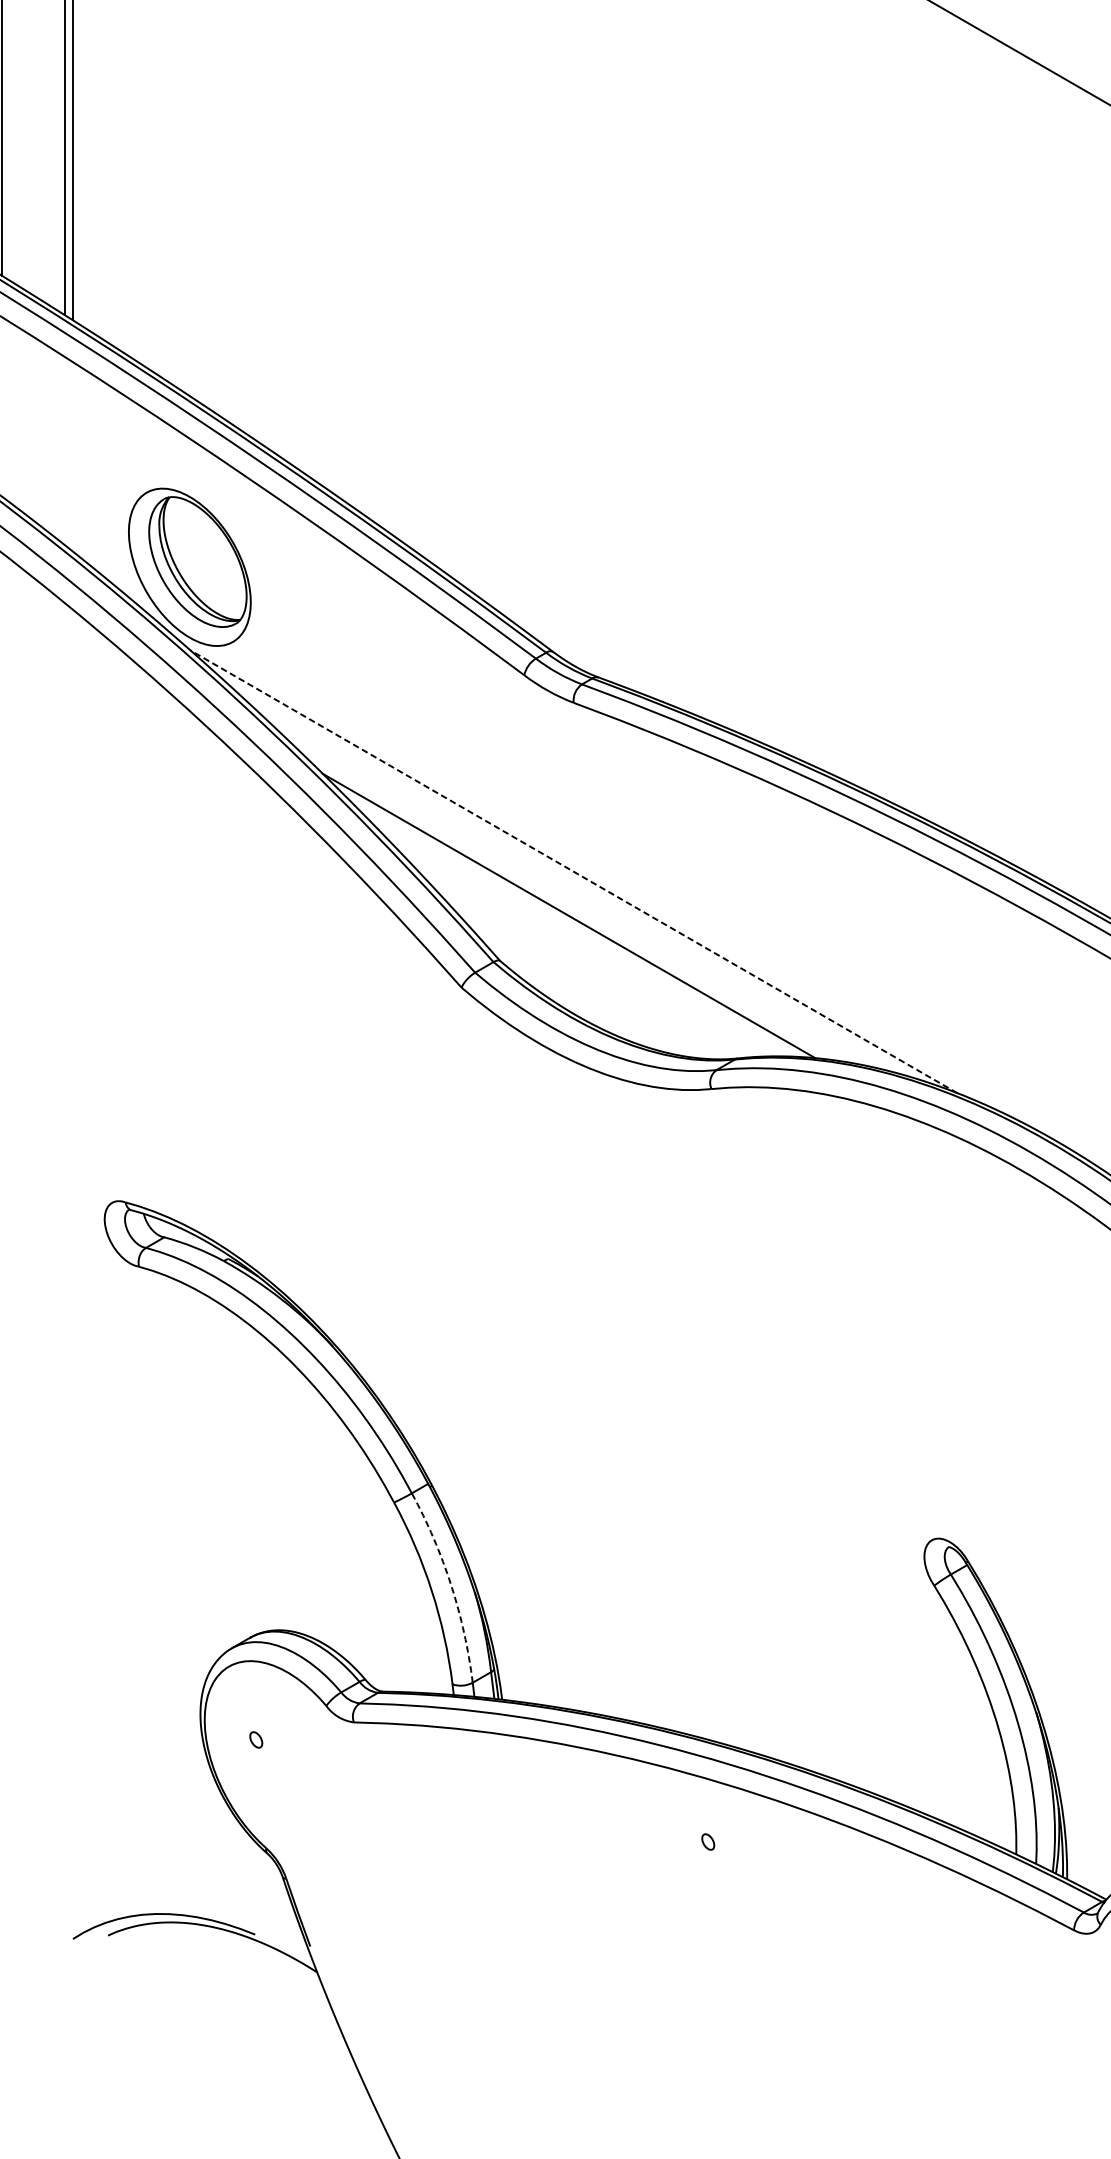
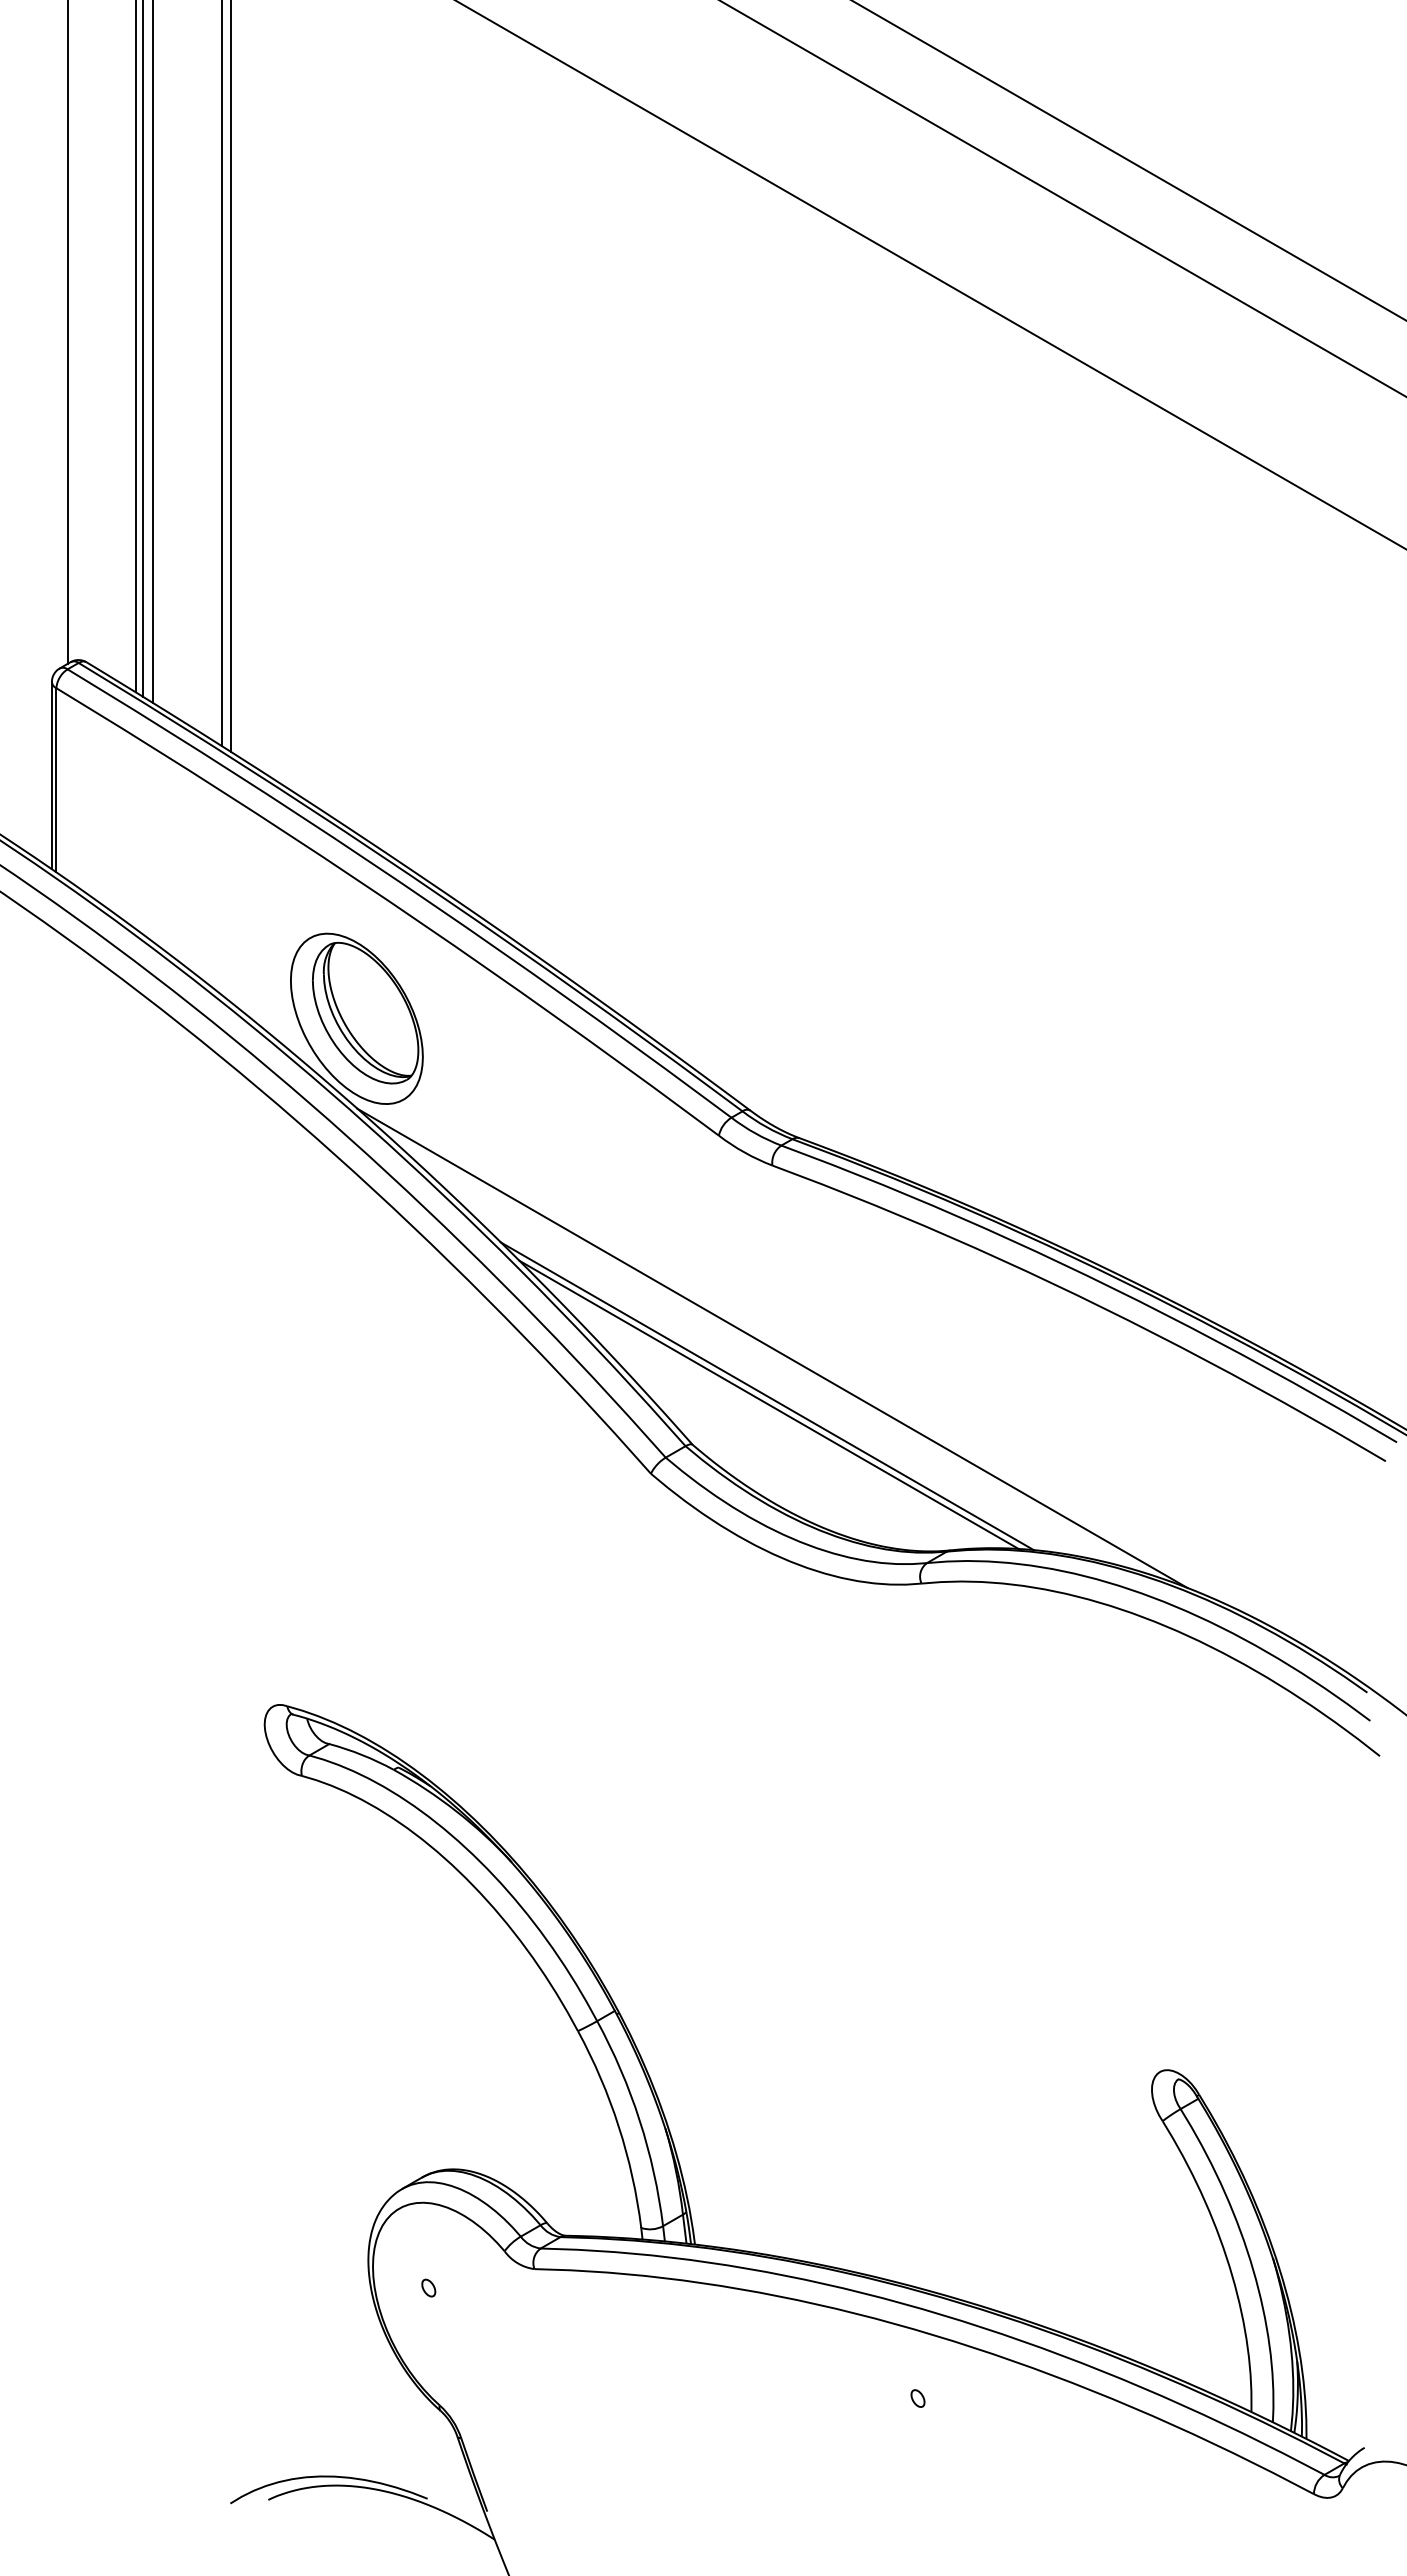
line: (573, 871) -> (772, 1348), dashed -> solid
line: (570, 923) -> (768, 1404), added
arc: (450, 1585) -> (639, 2120), dashed -> solid

